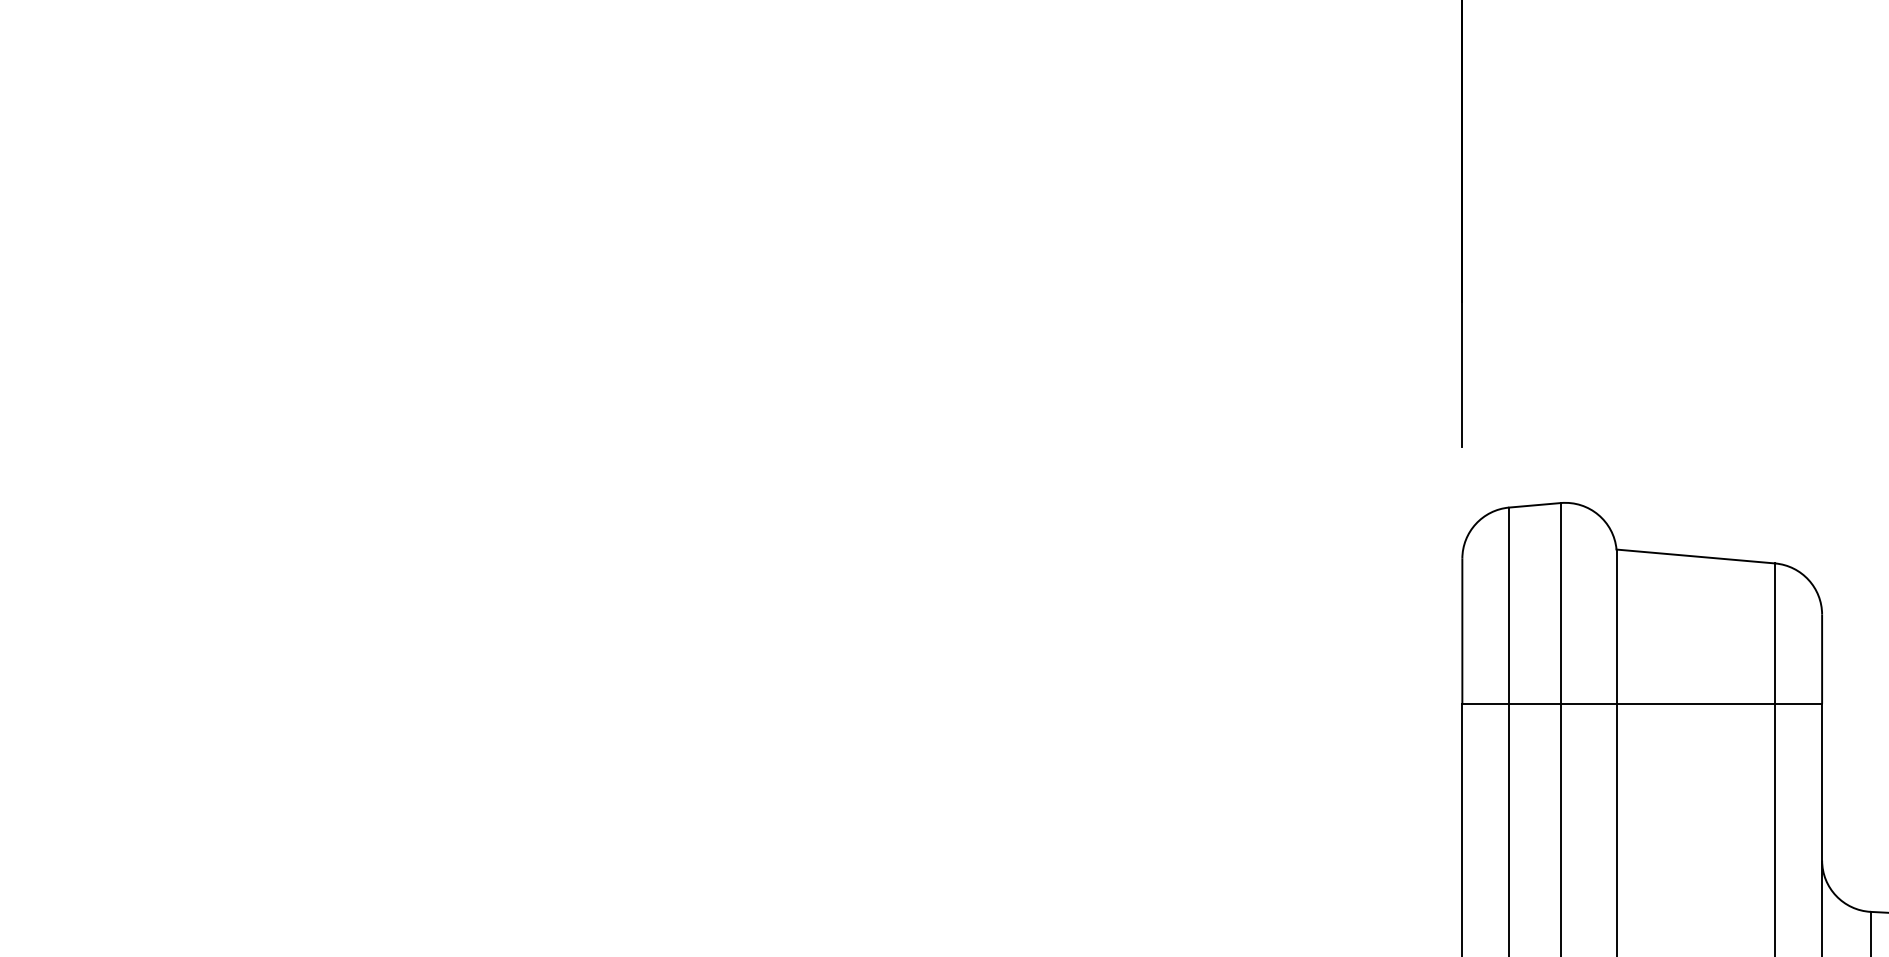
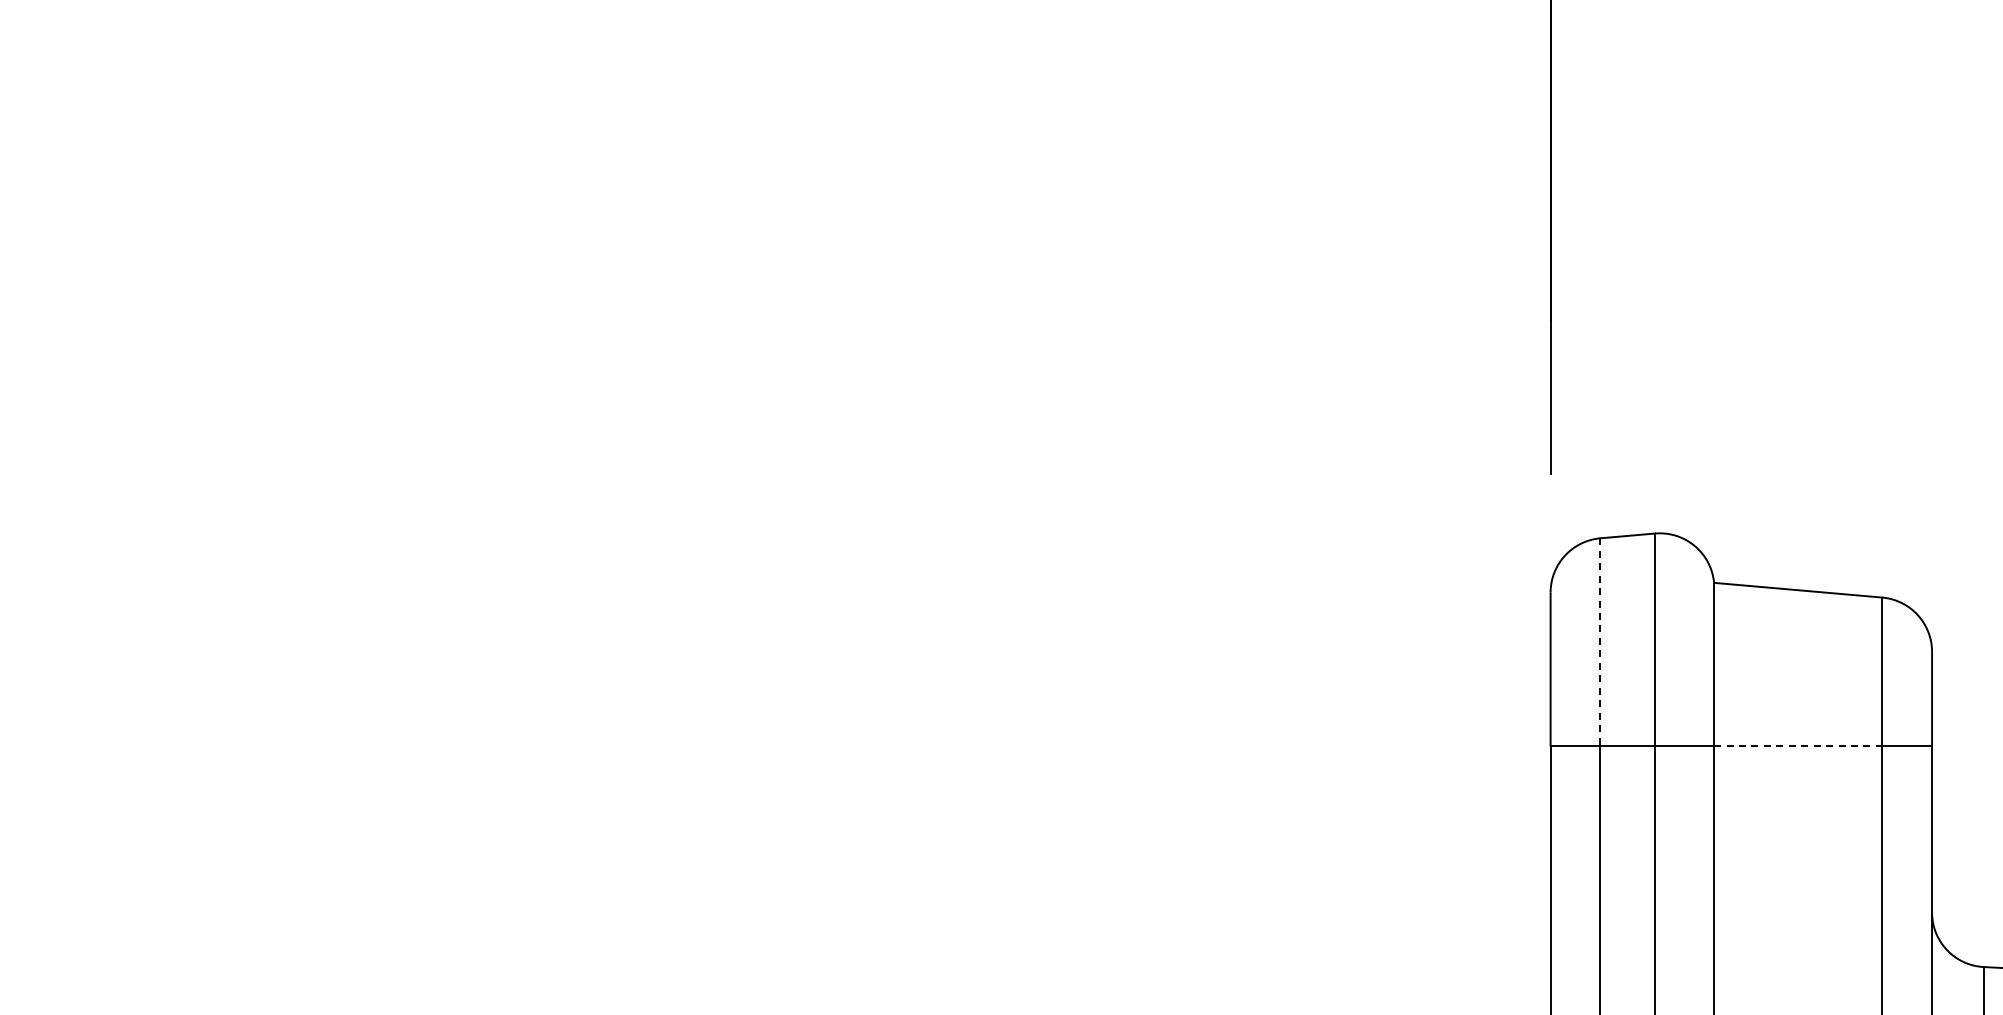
line: (1509, 605) -> (1600, 642), solid -> dashed
line: (1696, 703) -> (1798, 746), solid -> dashed

